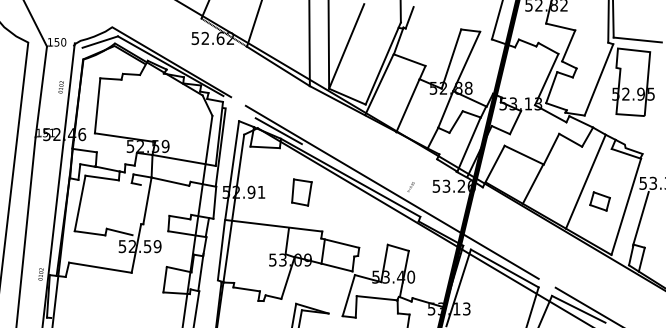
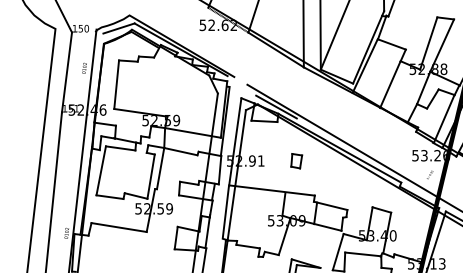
text: (410, 186) -> (429, 174), moved
part: (301, 192) -> (296, 161), size x0.62
line: (136, 209) -> (150, 176), added

